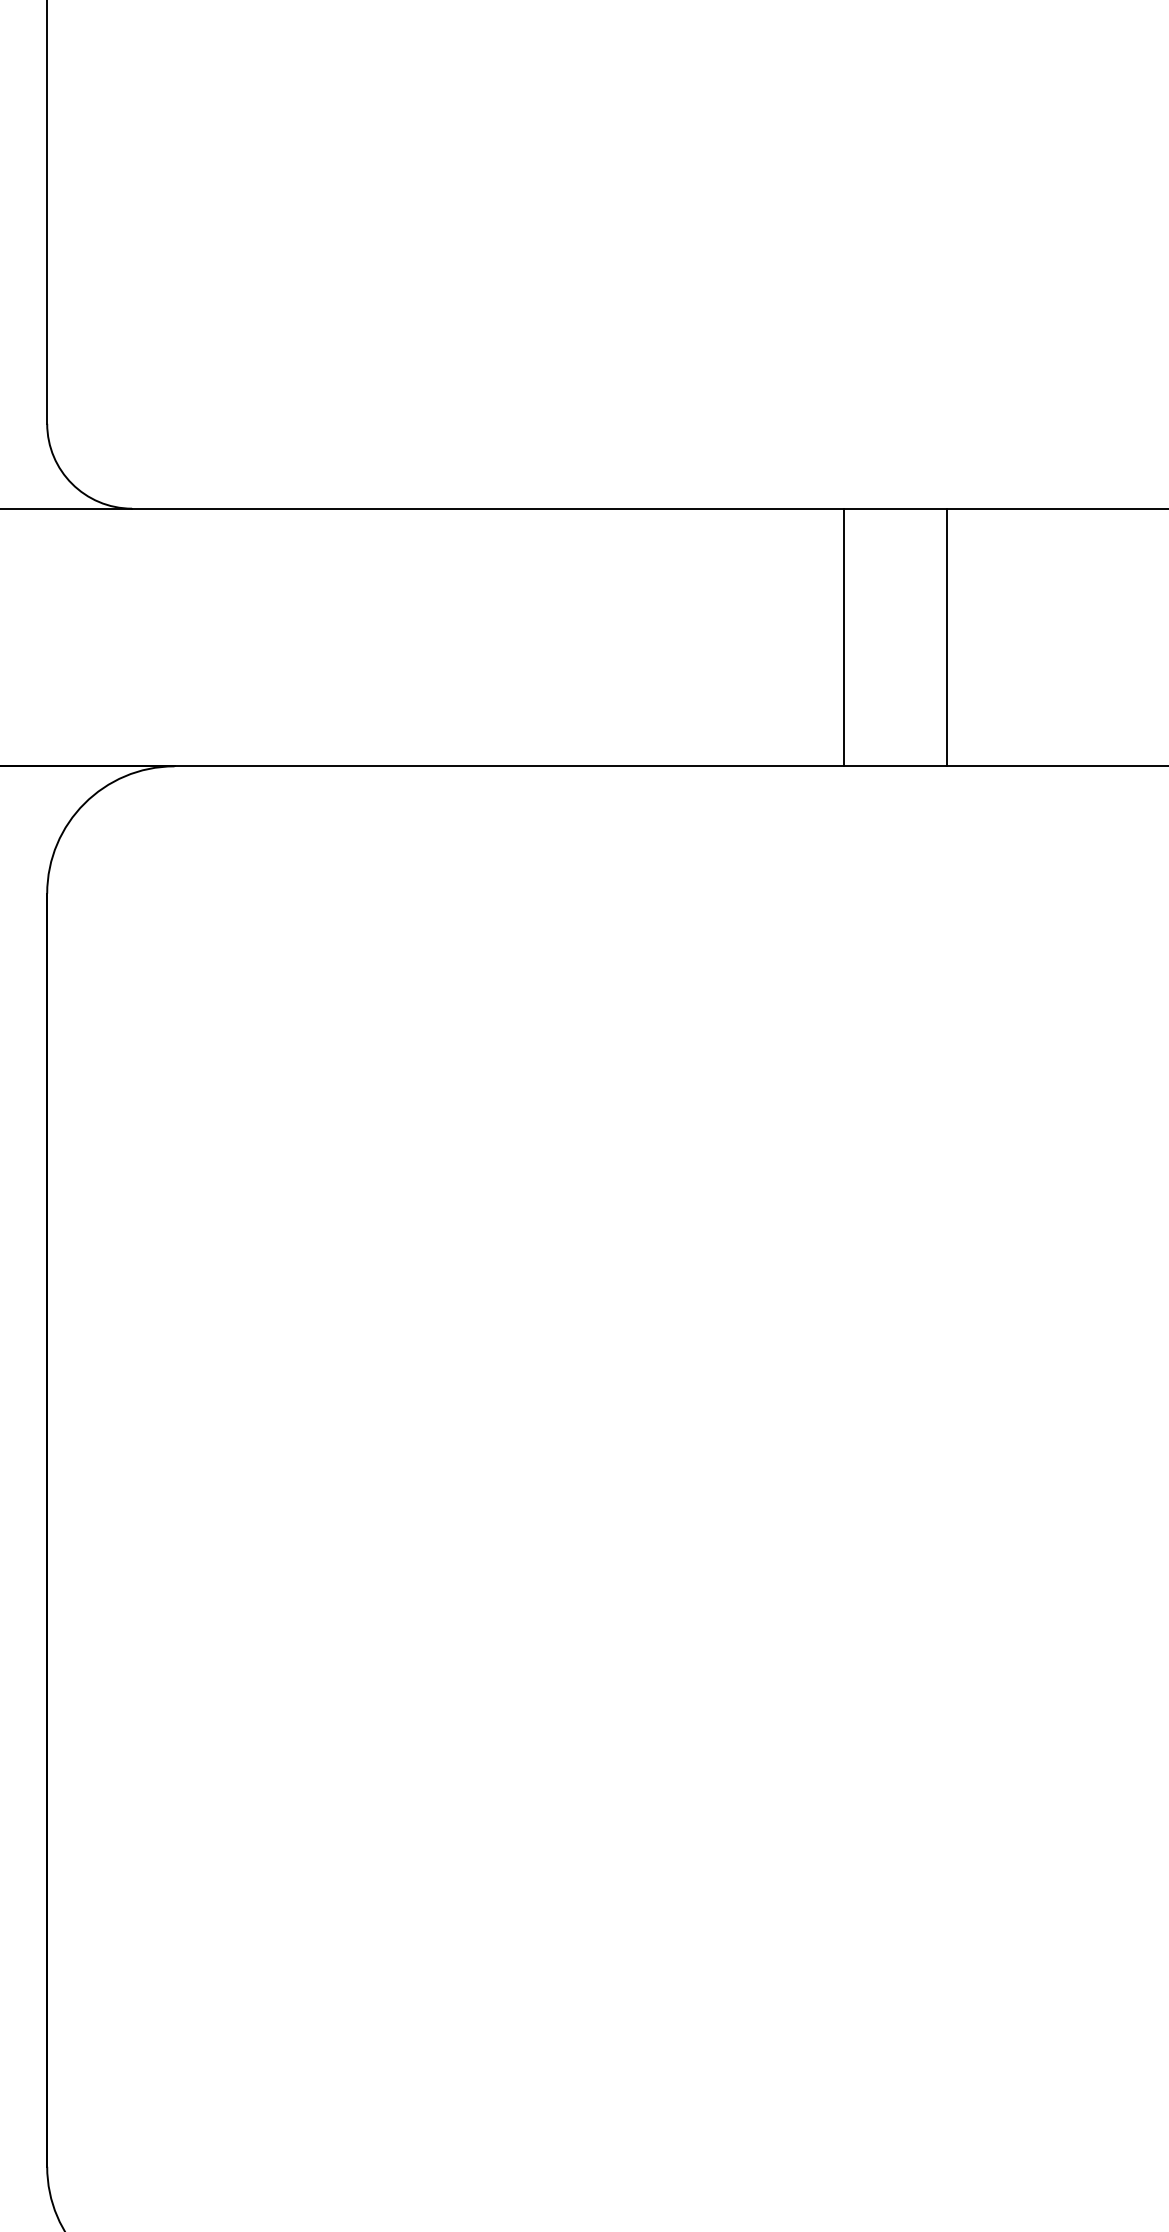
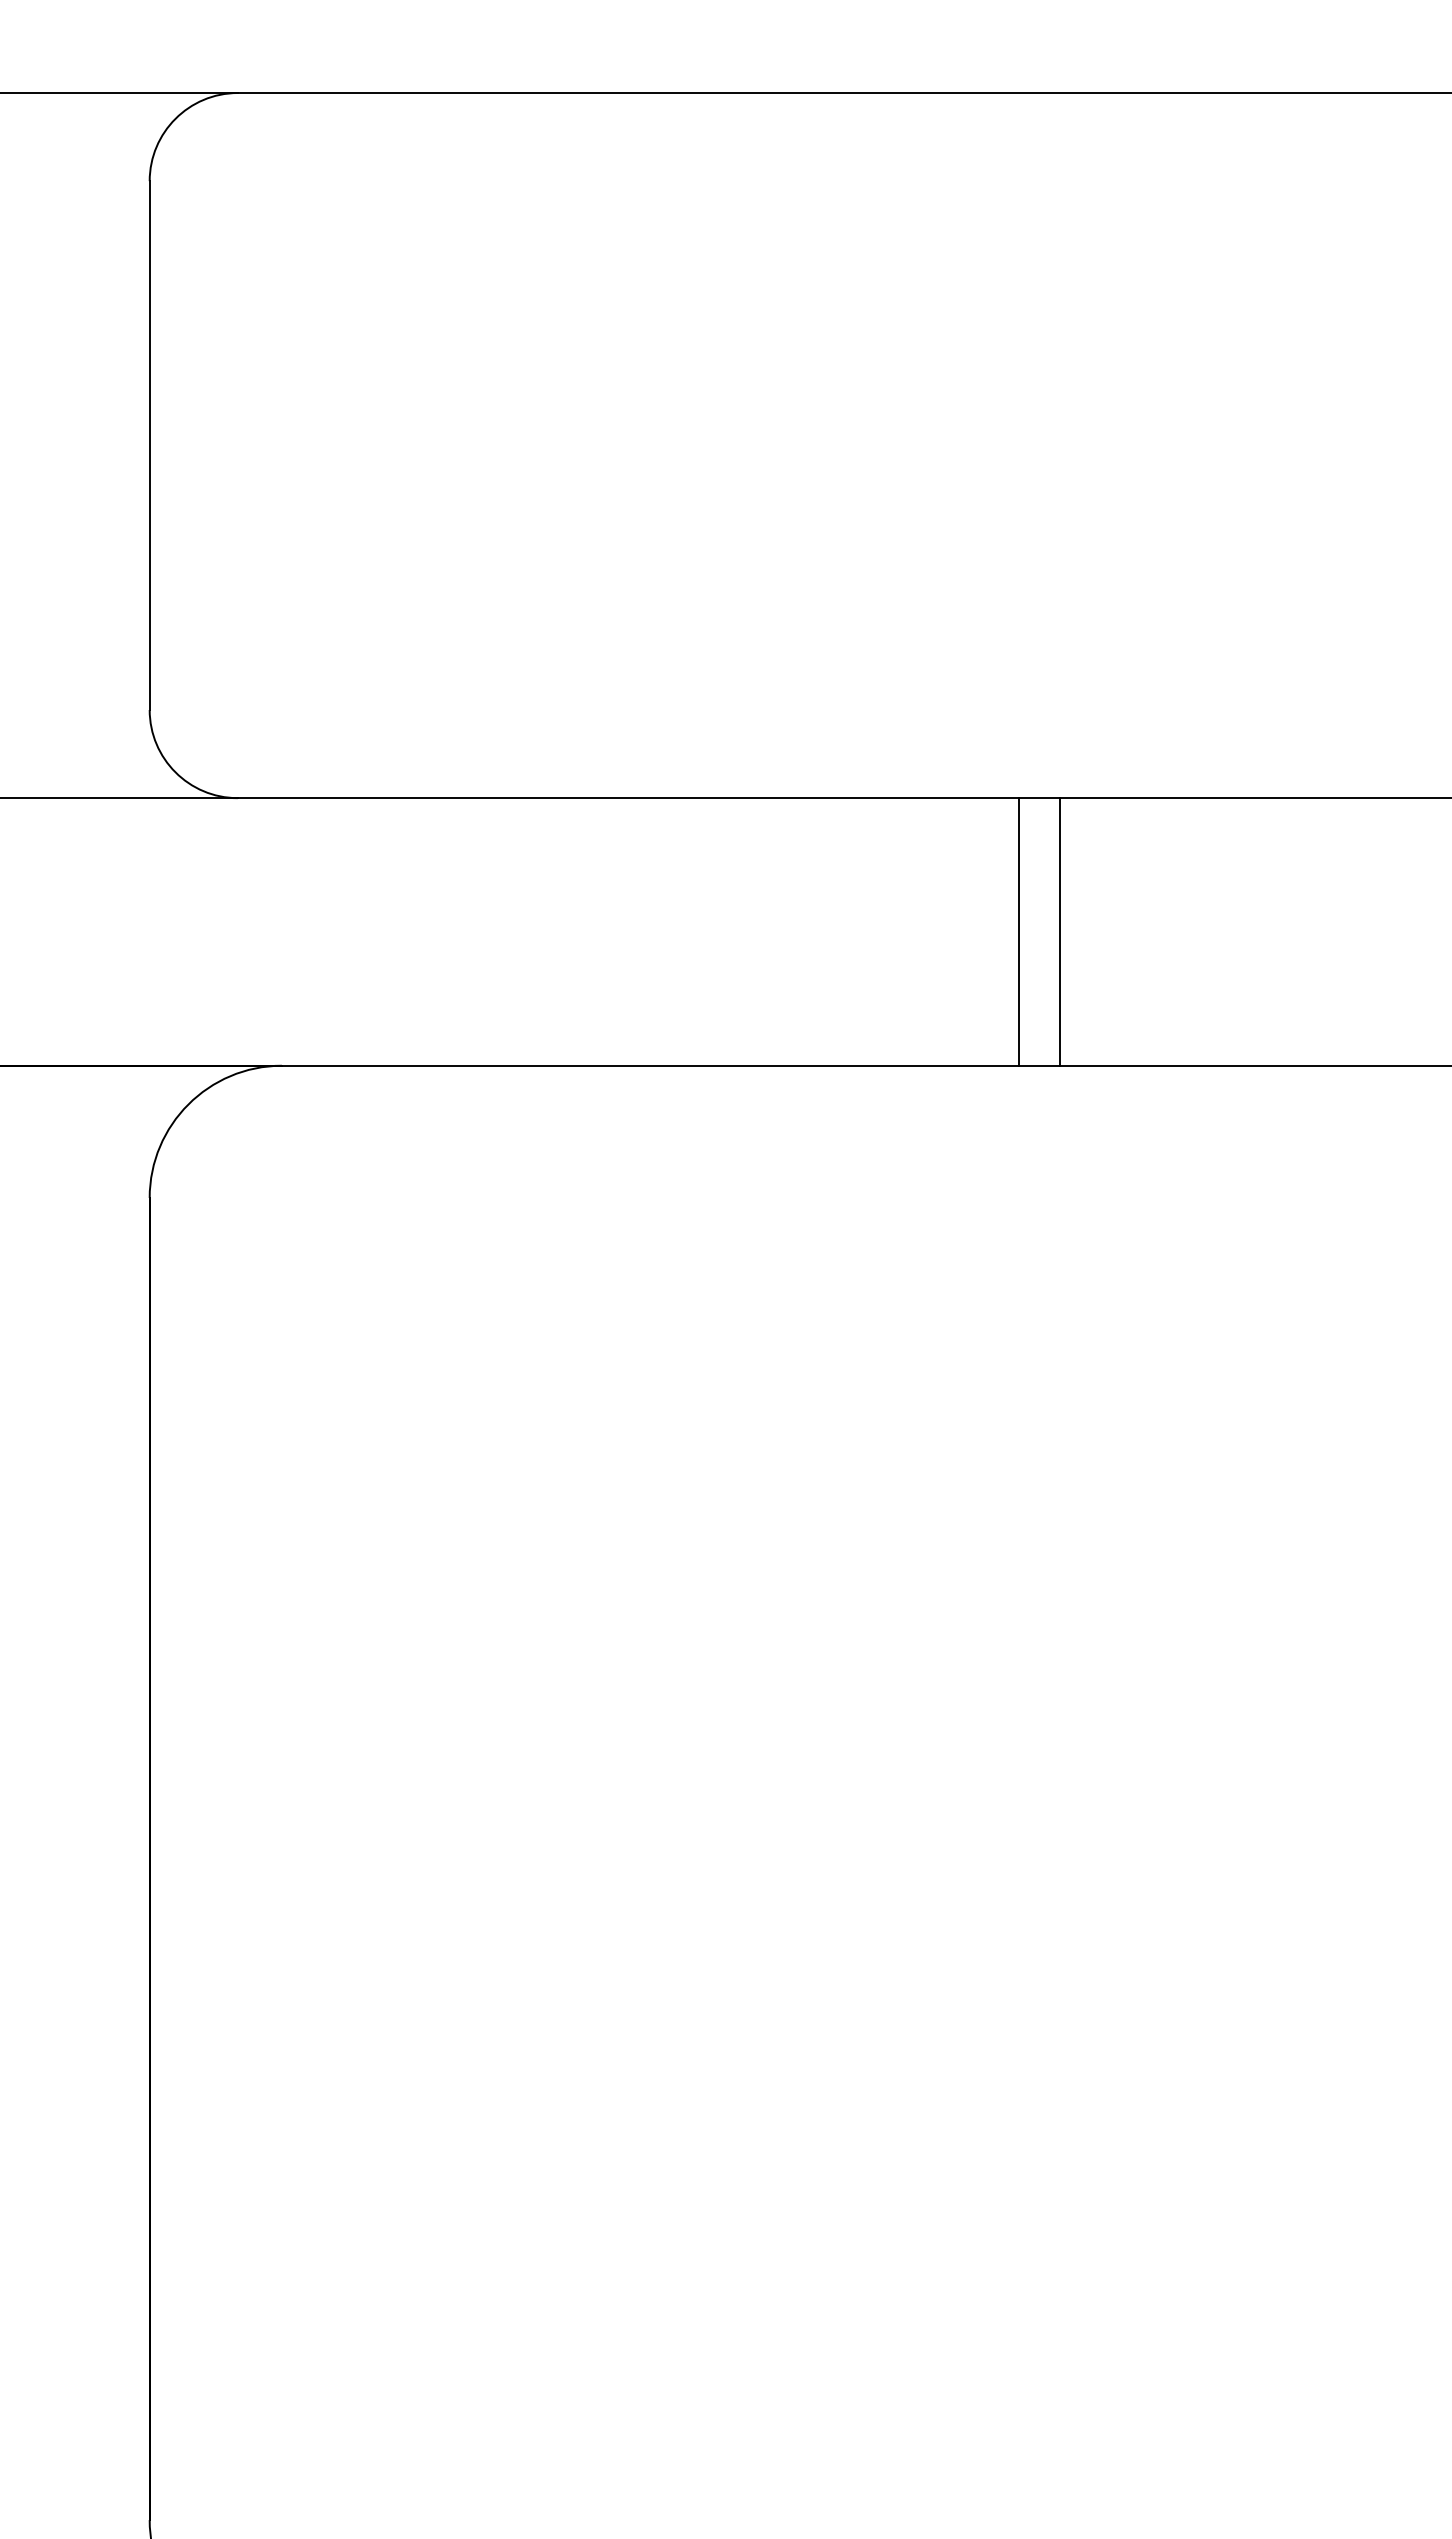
line: (844, 637) -> (1060, 931), moved
line: (946, 637) -> (1018, 931), moved

